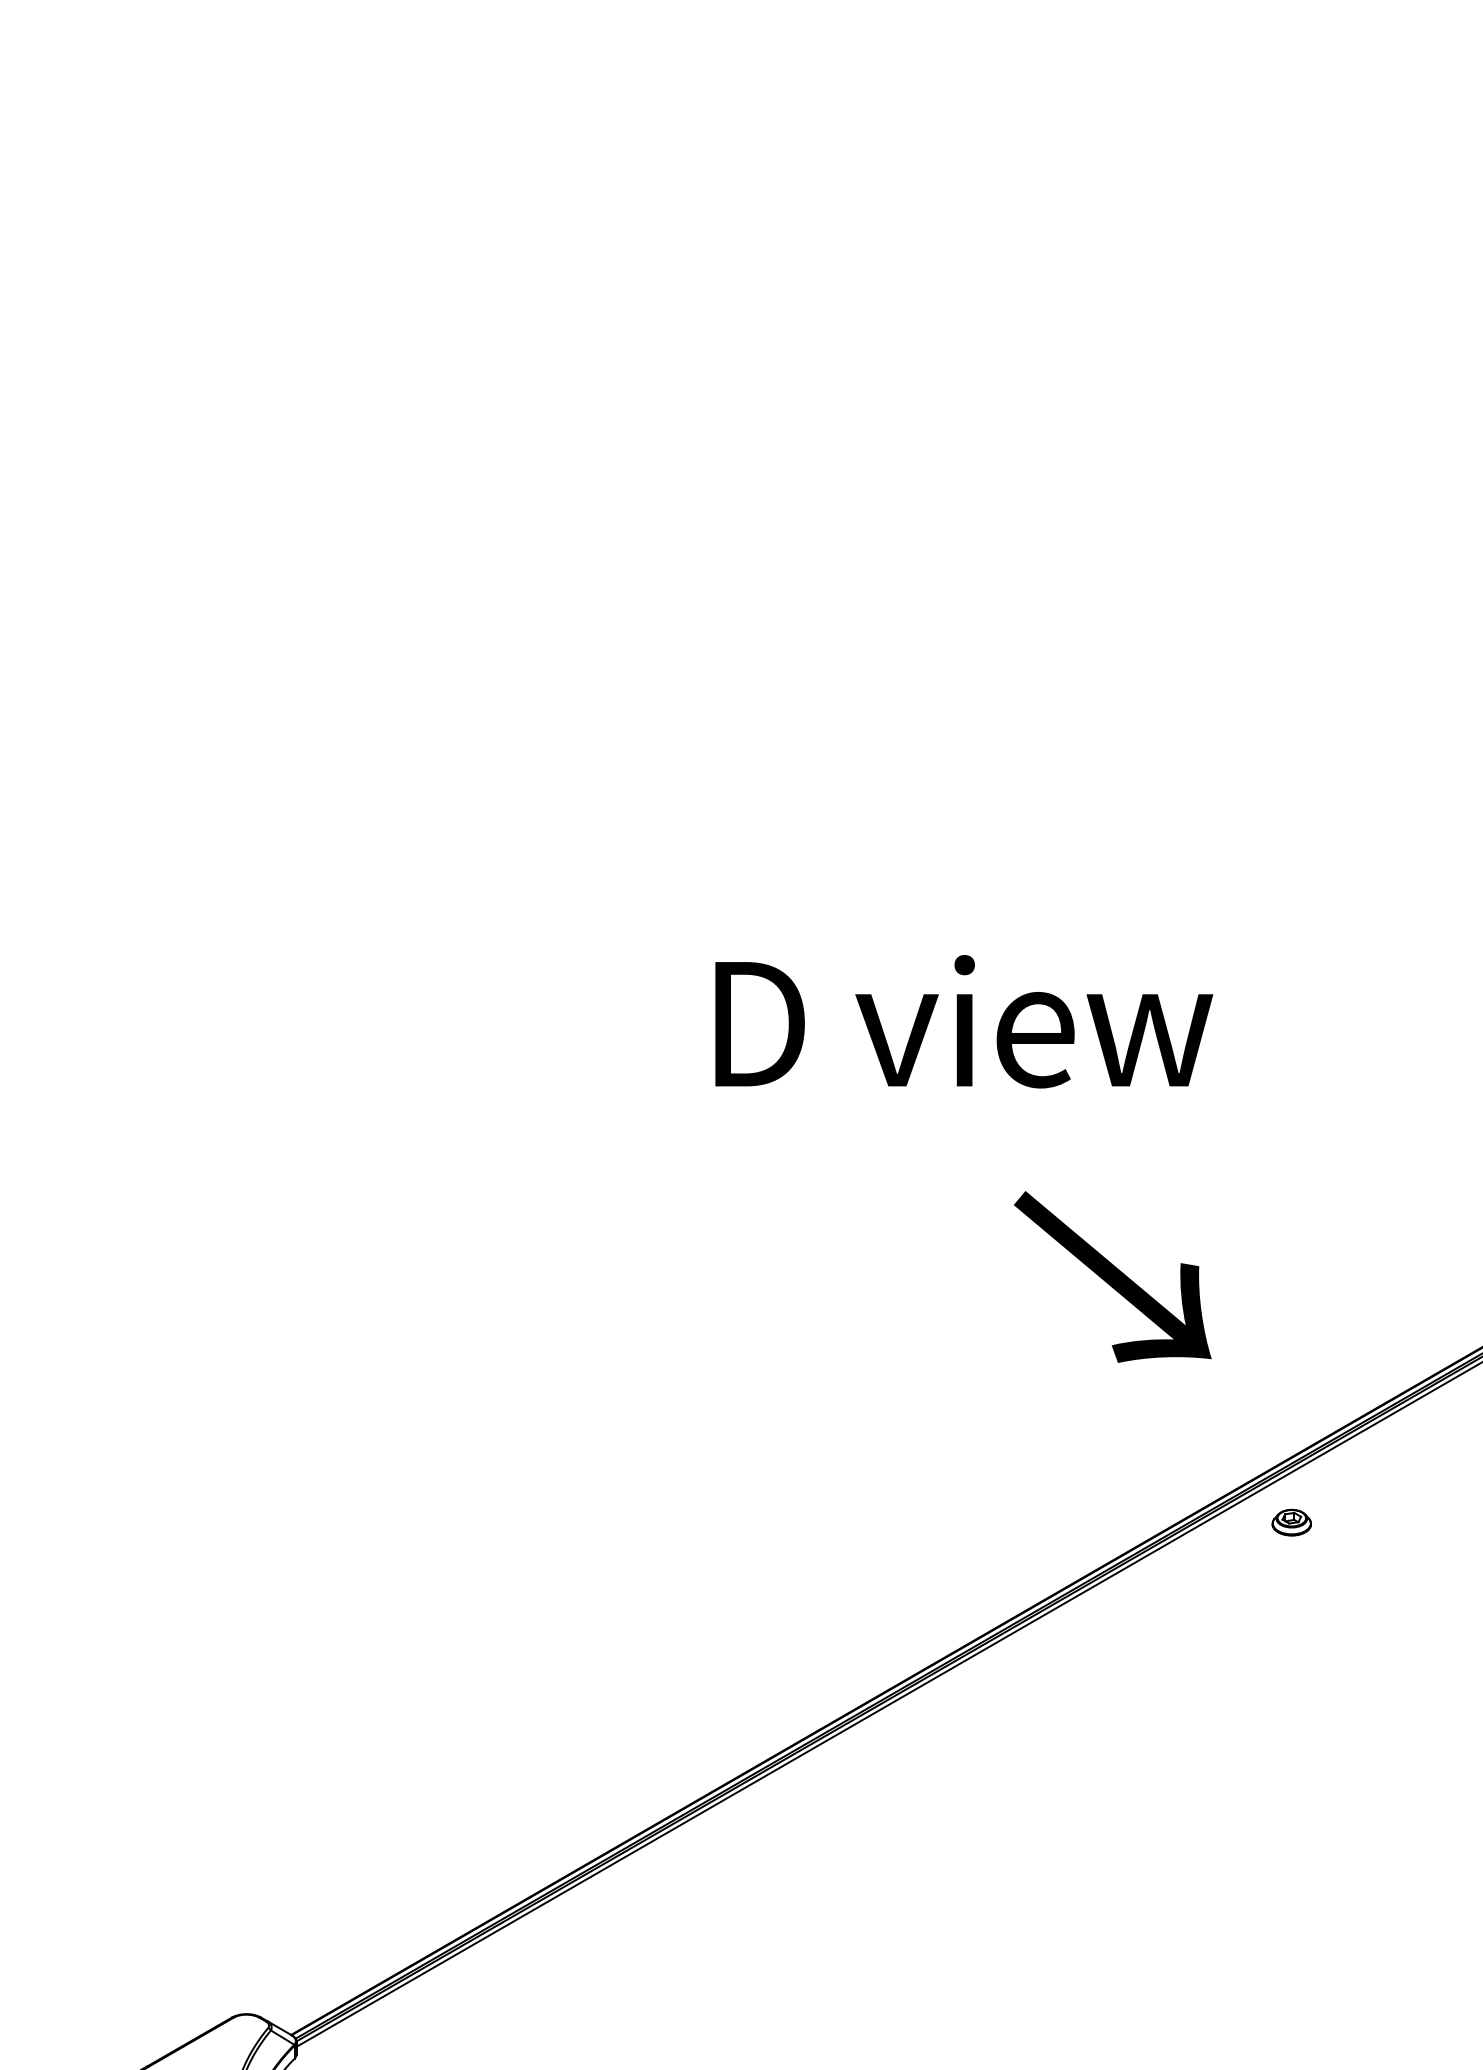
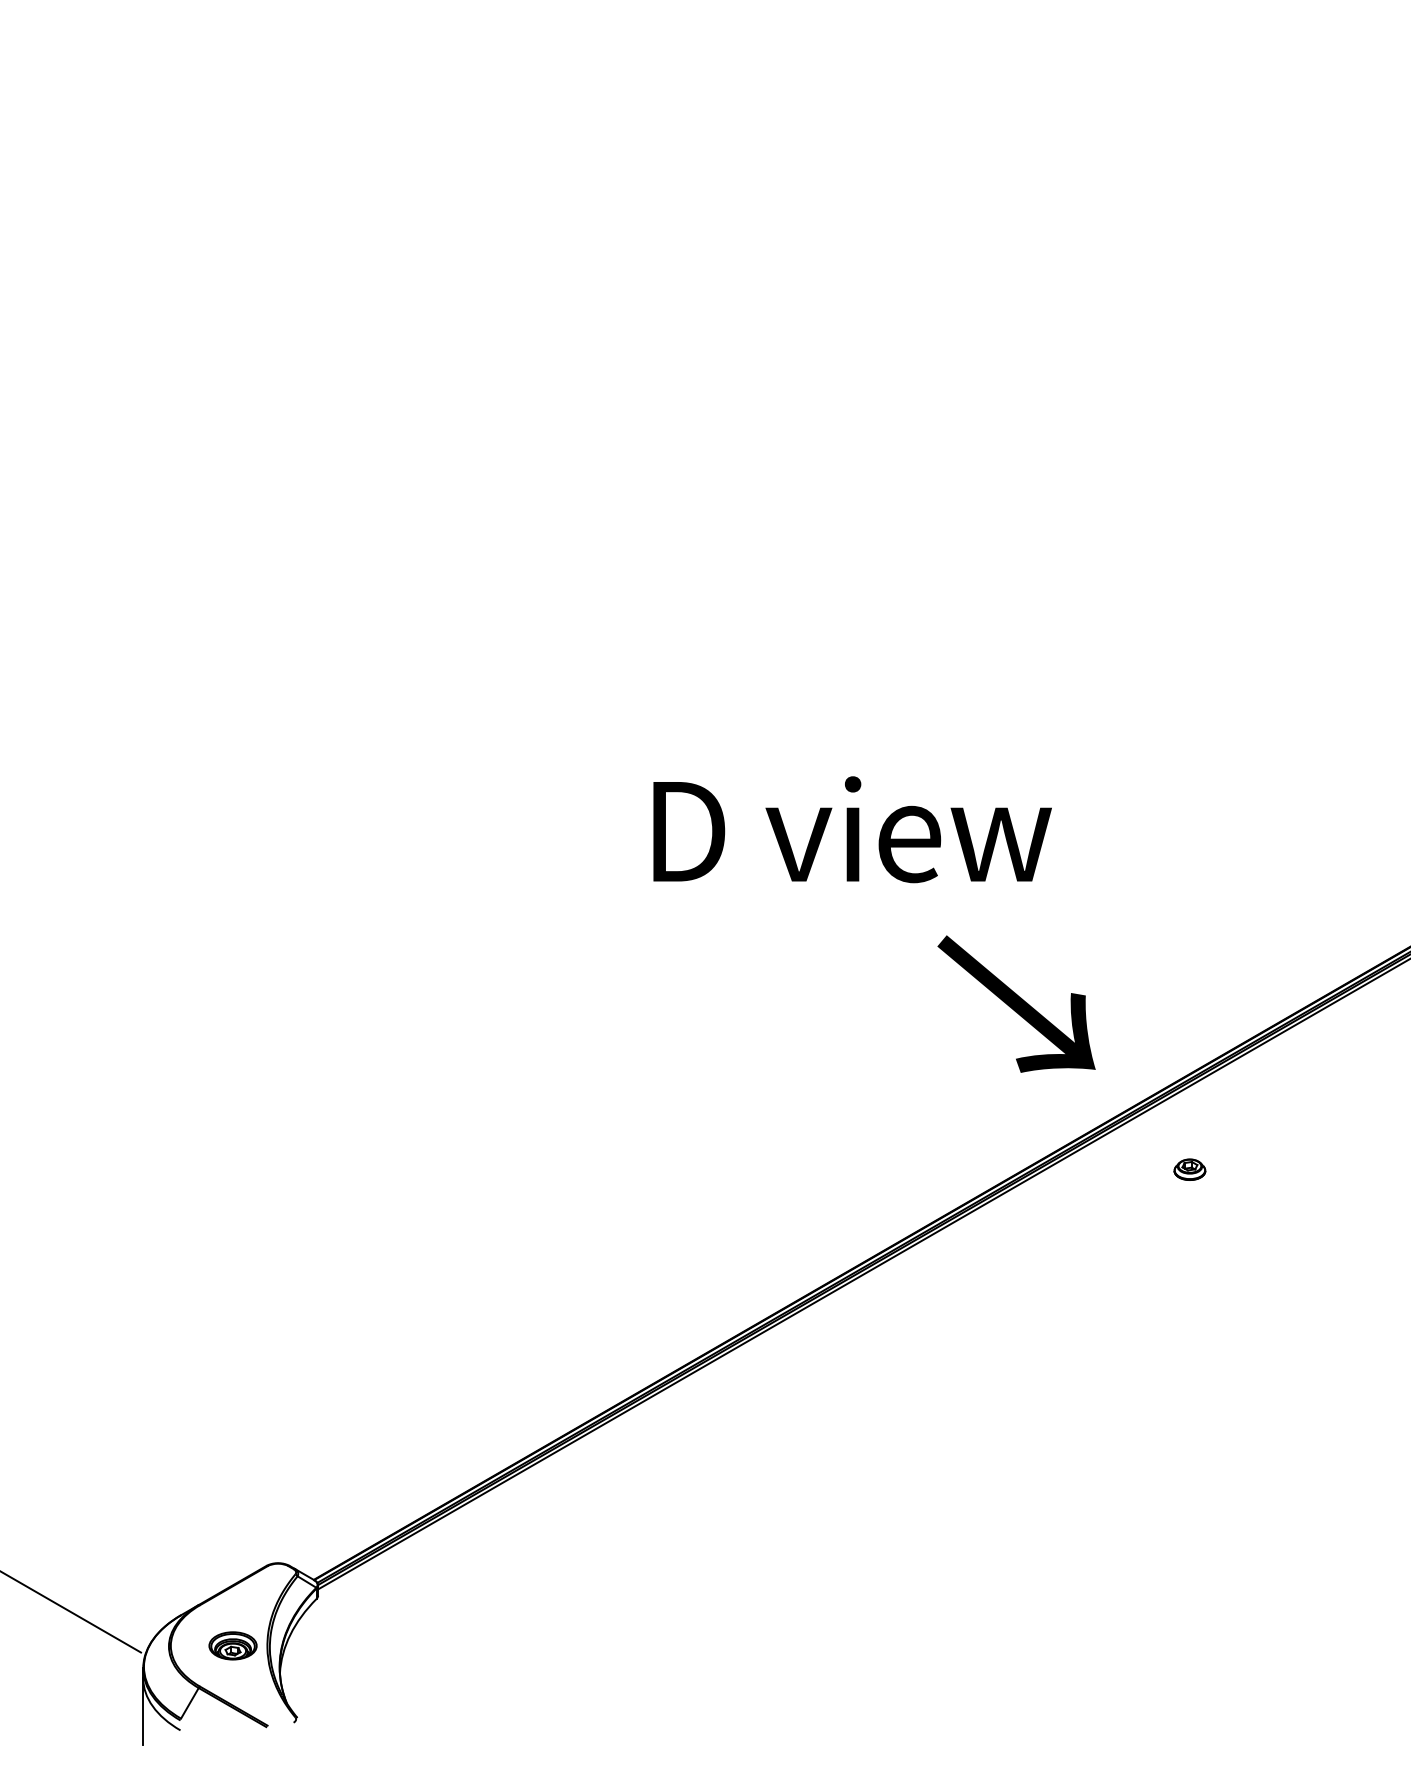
text: (964, 1021) -> (852, 829), moved
text: (1112, 1276) -> (1016, 1003), moved
part: (1291, 1522) -> (1189, 1169), moved

